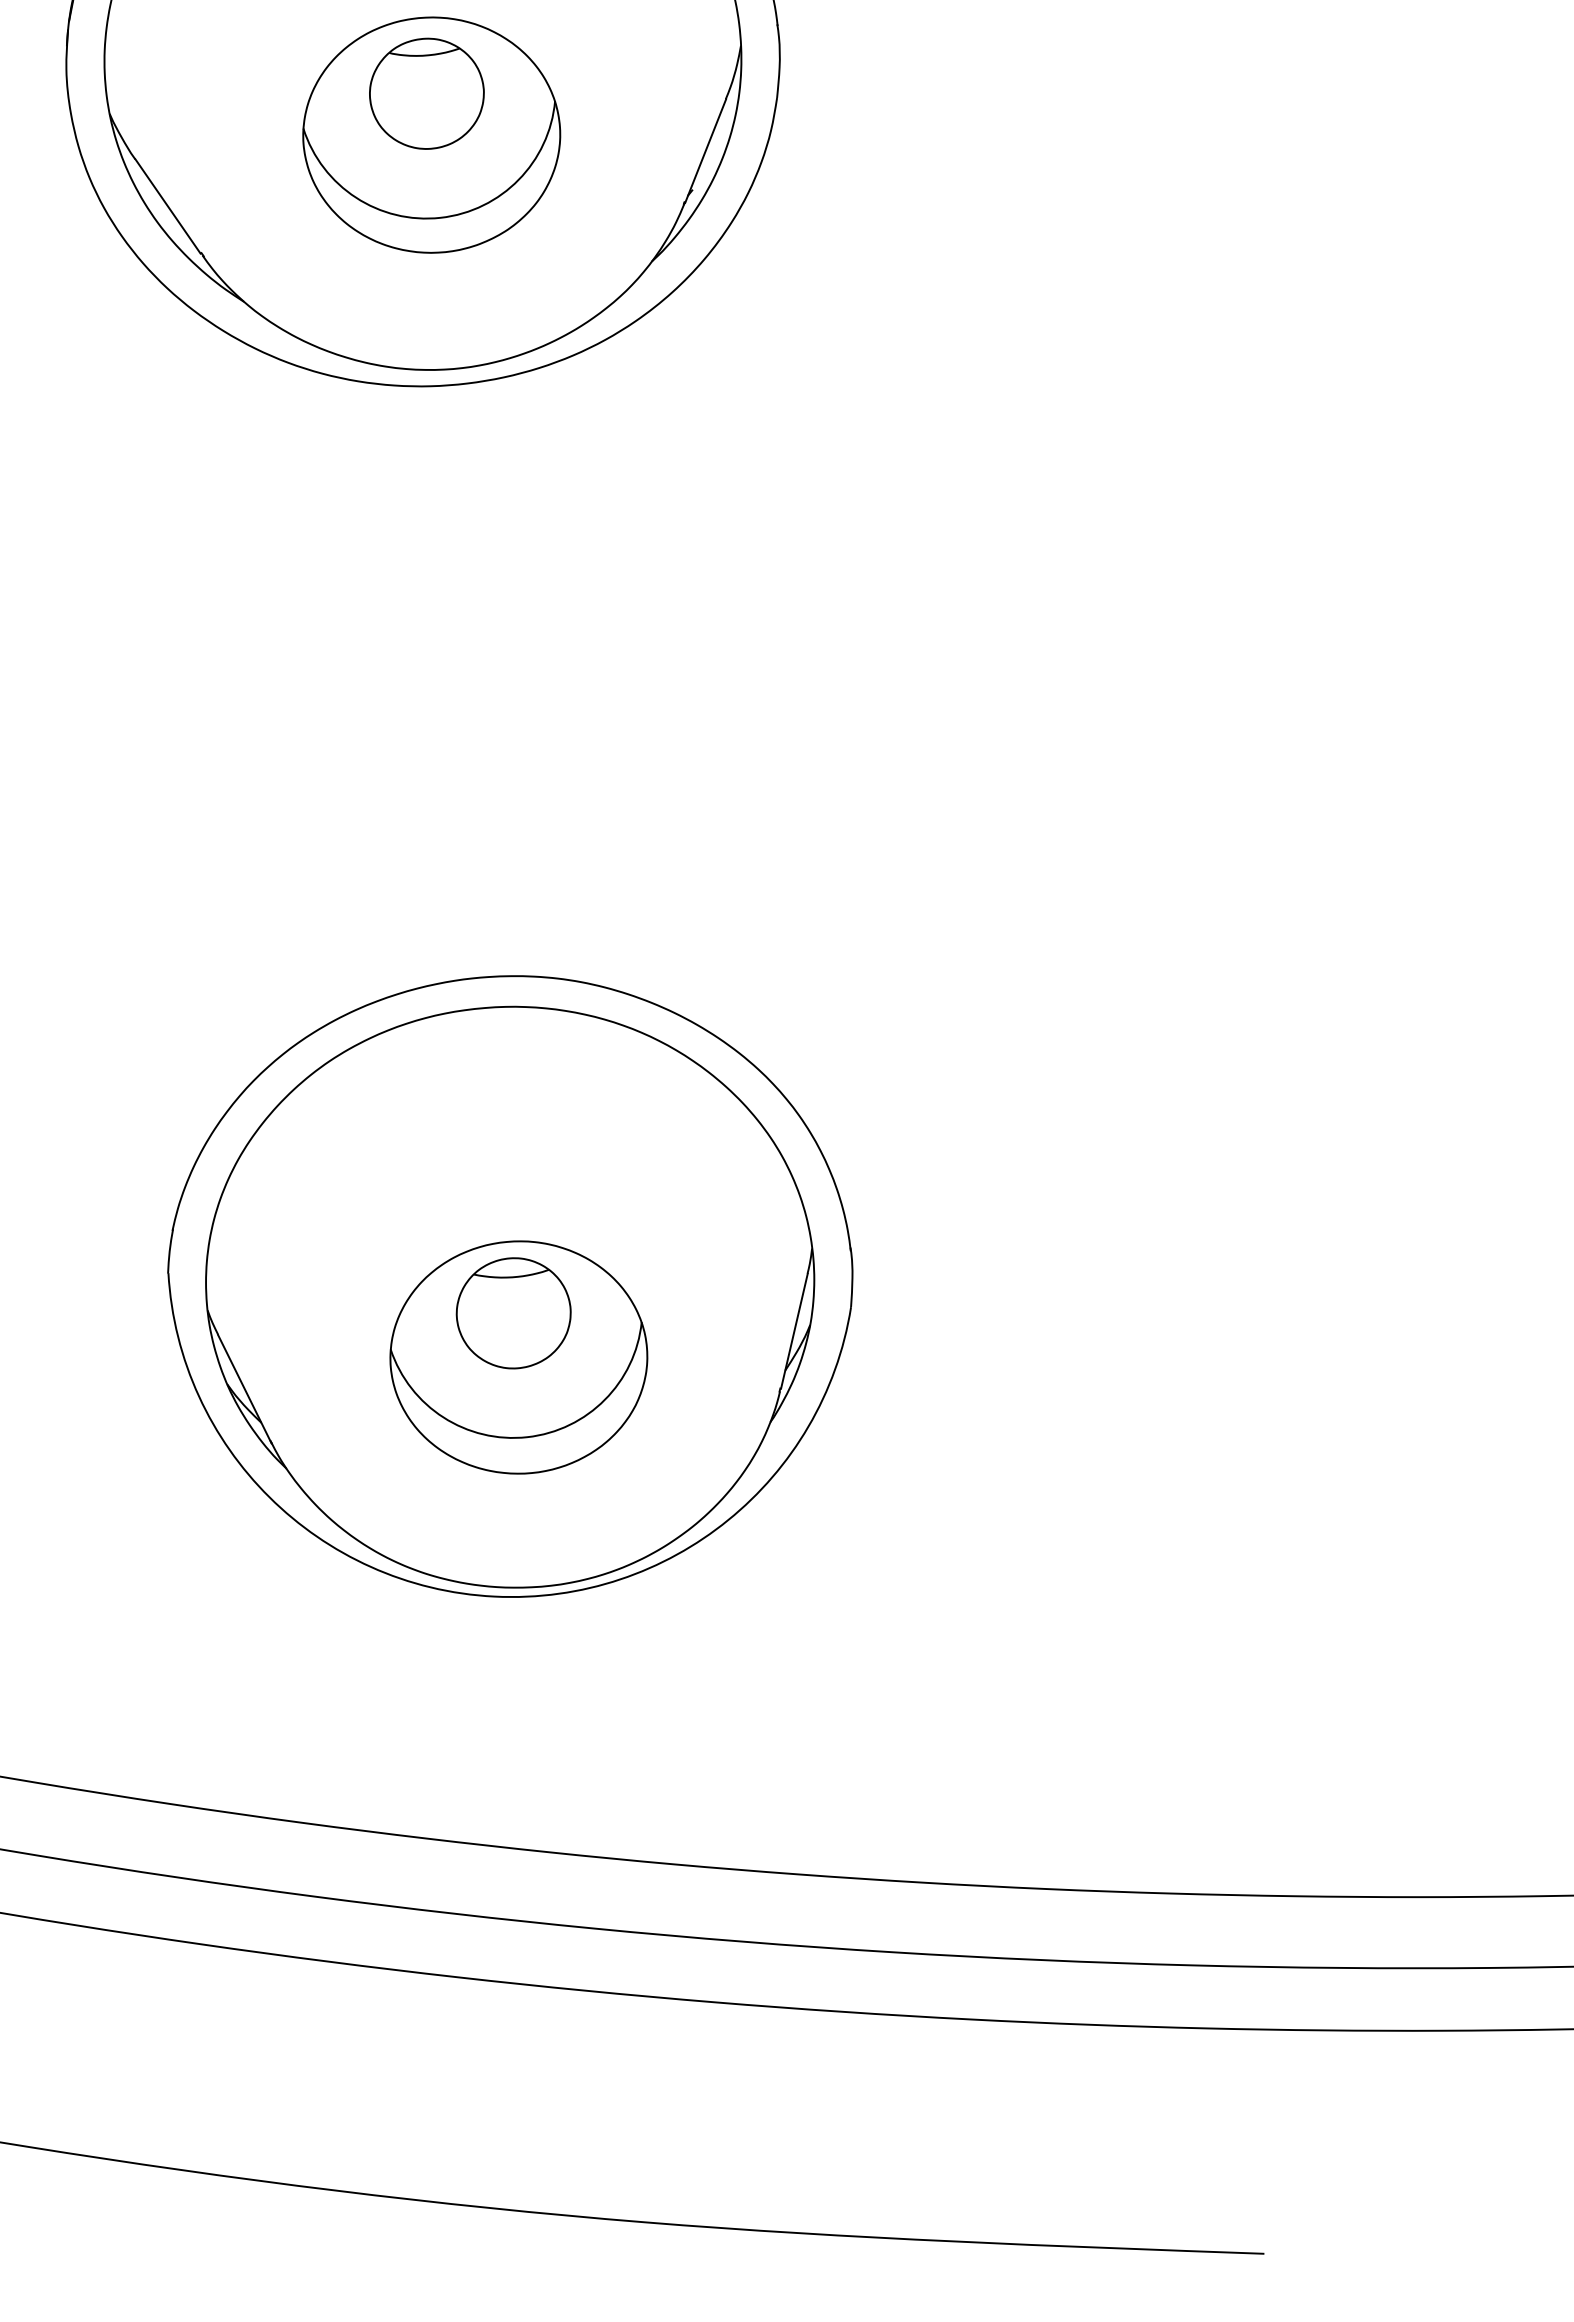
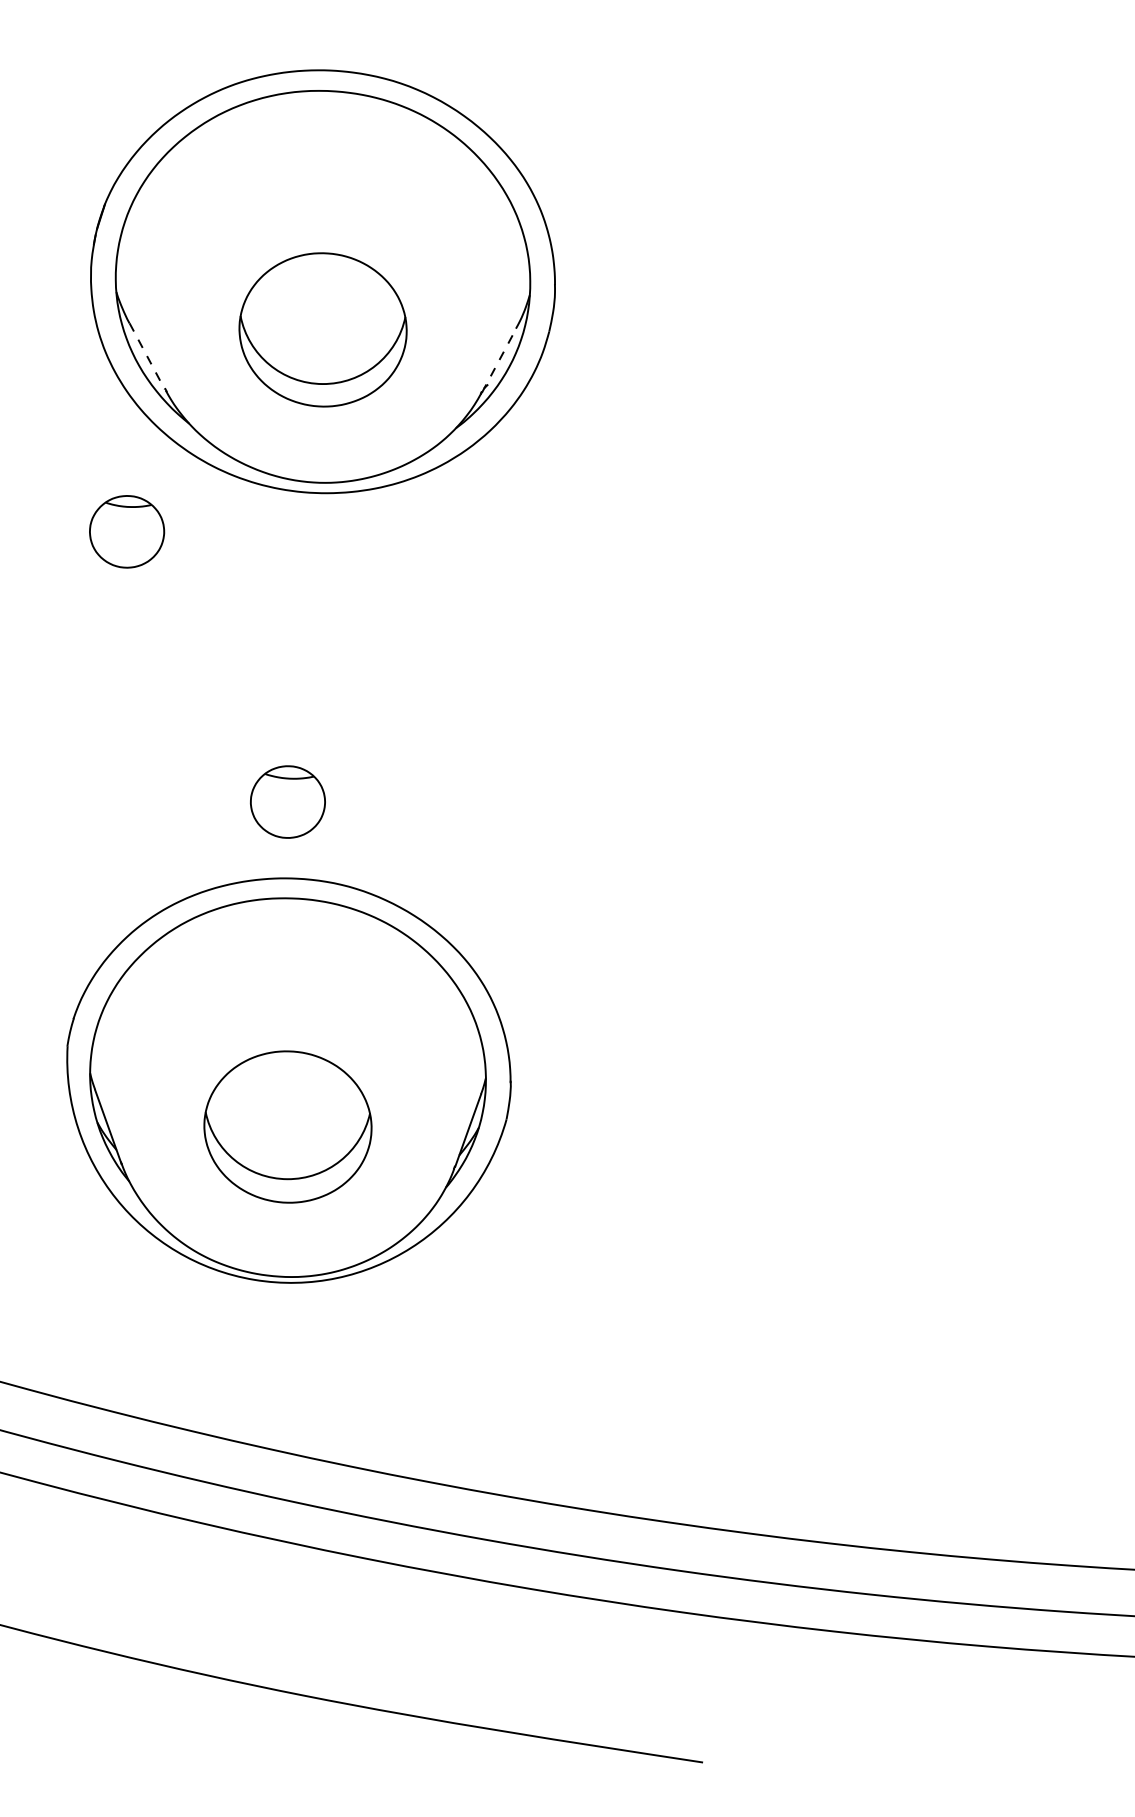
part: (427, 93) -> (127, 531), moved
line: (706, 150) -> (499, 360), solid -> dashed
line: (168, 206) -> (147, 356), solid -> dashed
part: (512, 1312) -> (287, 801), moved

